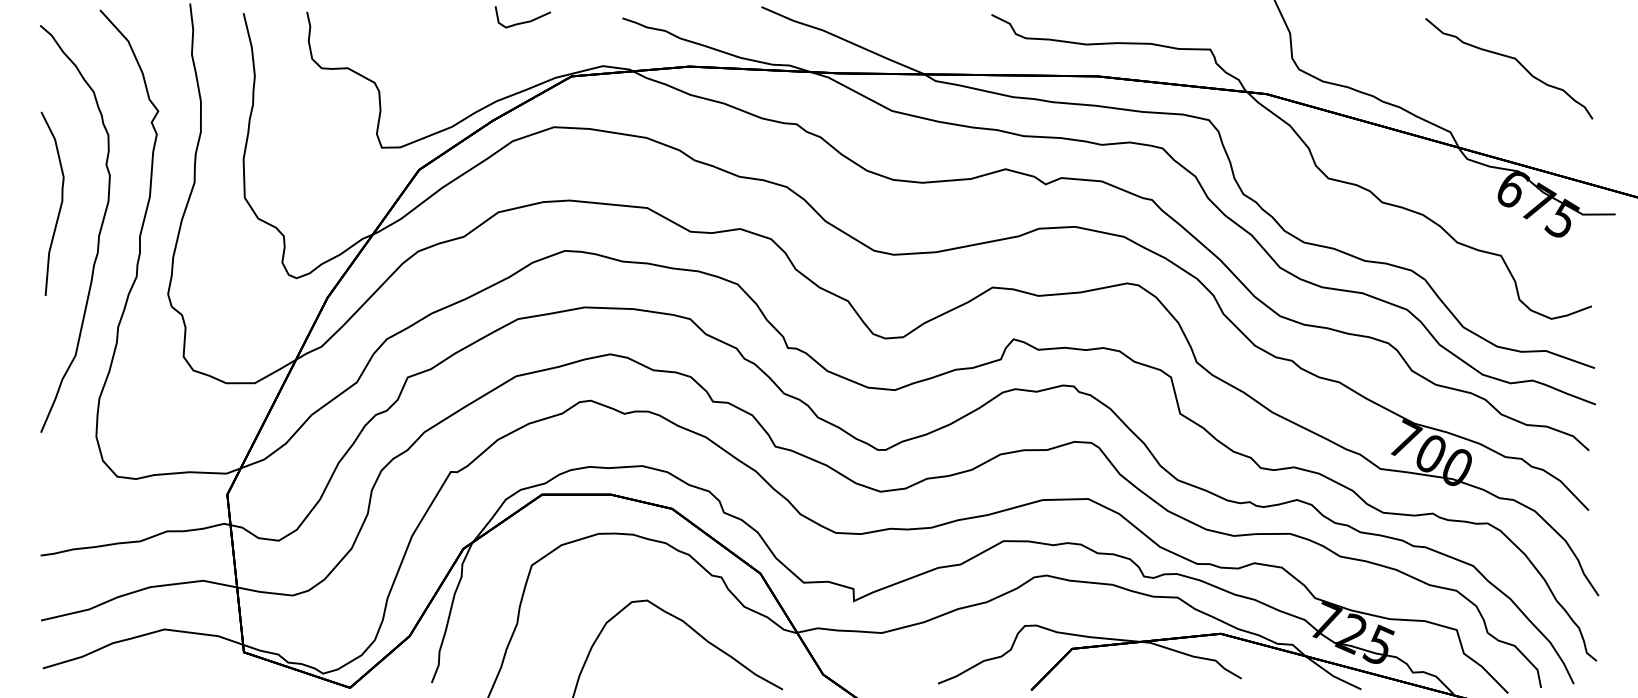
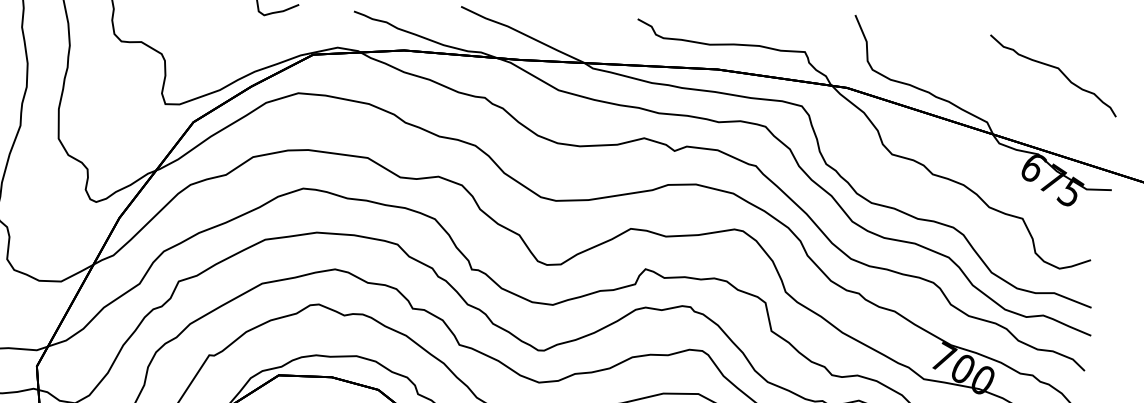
part: (1513, 59) -> (1056, 68), moved

